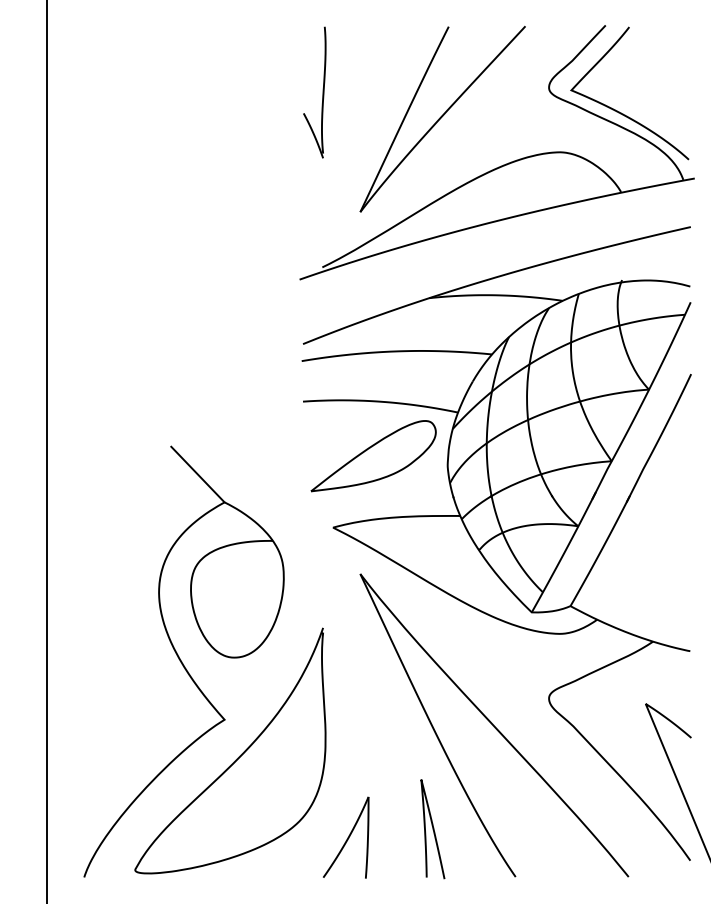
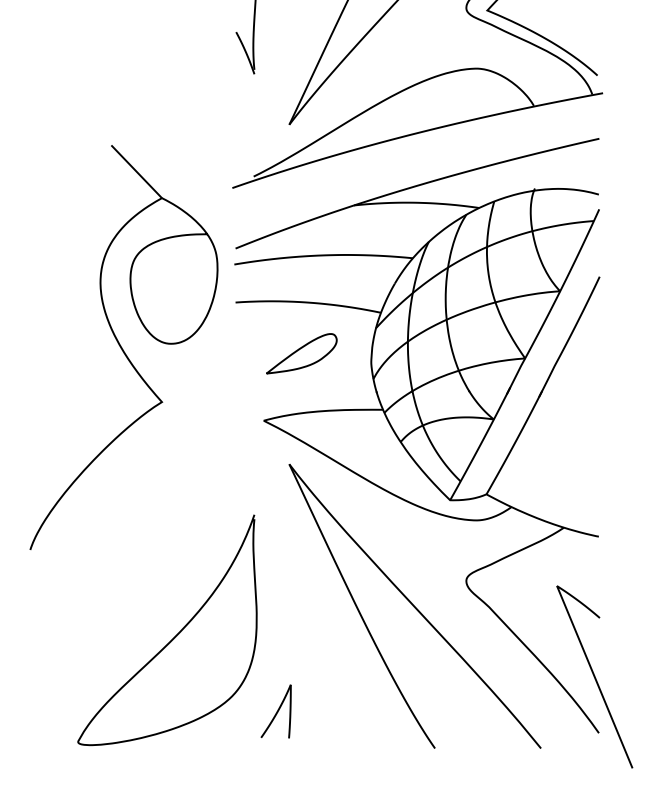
part: (373, 456) -> (301, 354), size x0.6
part: (183, 661) -> (123, 347), moved
curve: (432, 829) -> (357, 703), removed
part: (346, 837) -> (276, 711), size x0.7

